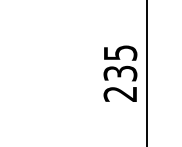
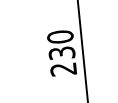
text: (120, 52) -> (60, 36), 235 -> 230

